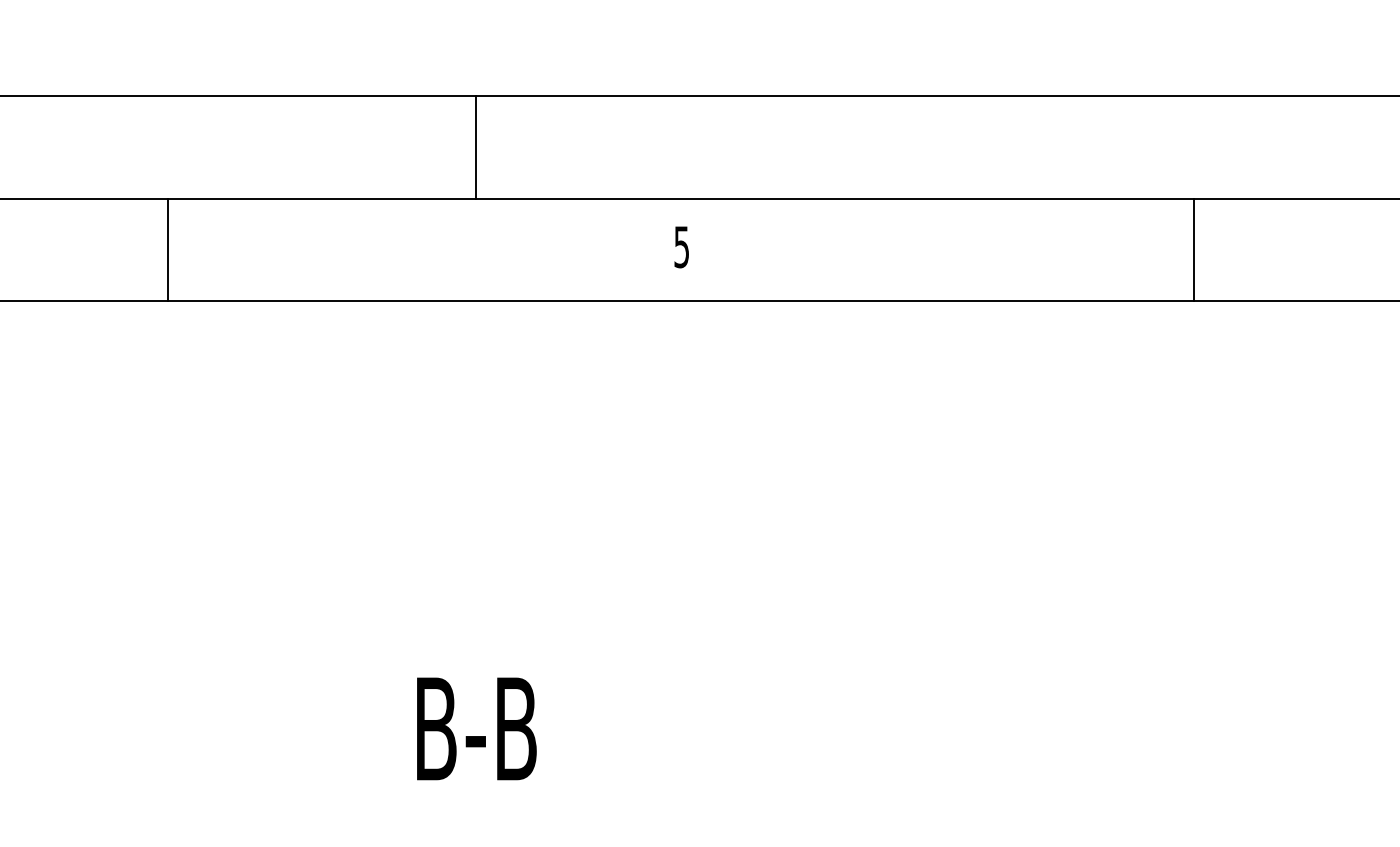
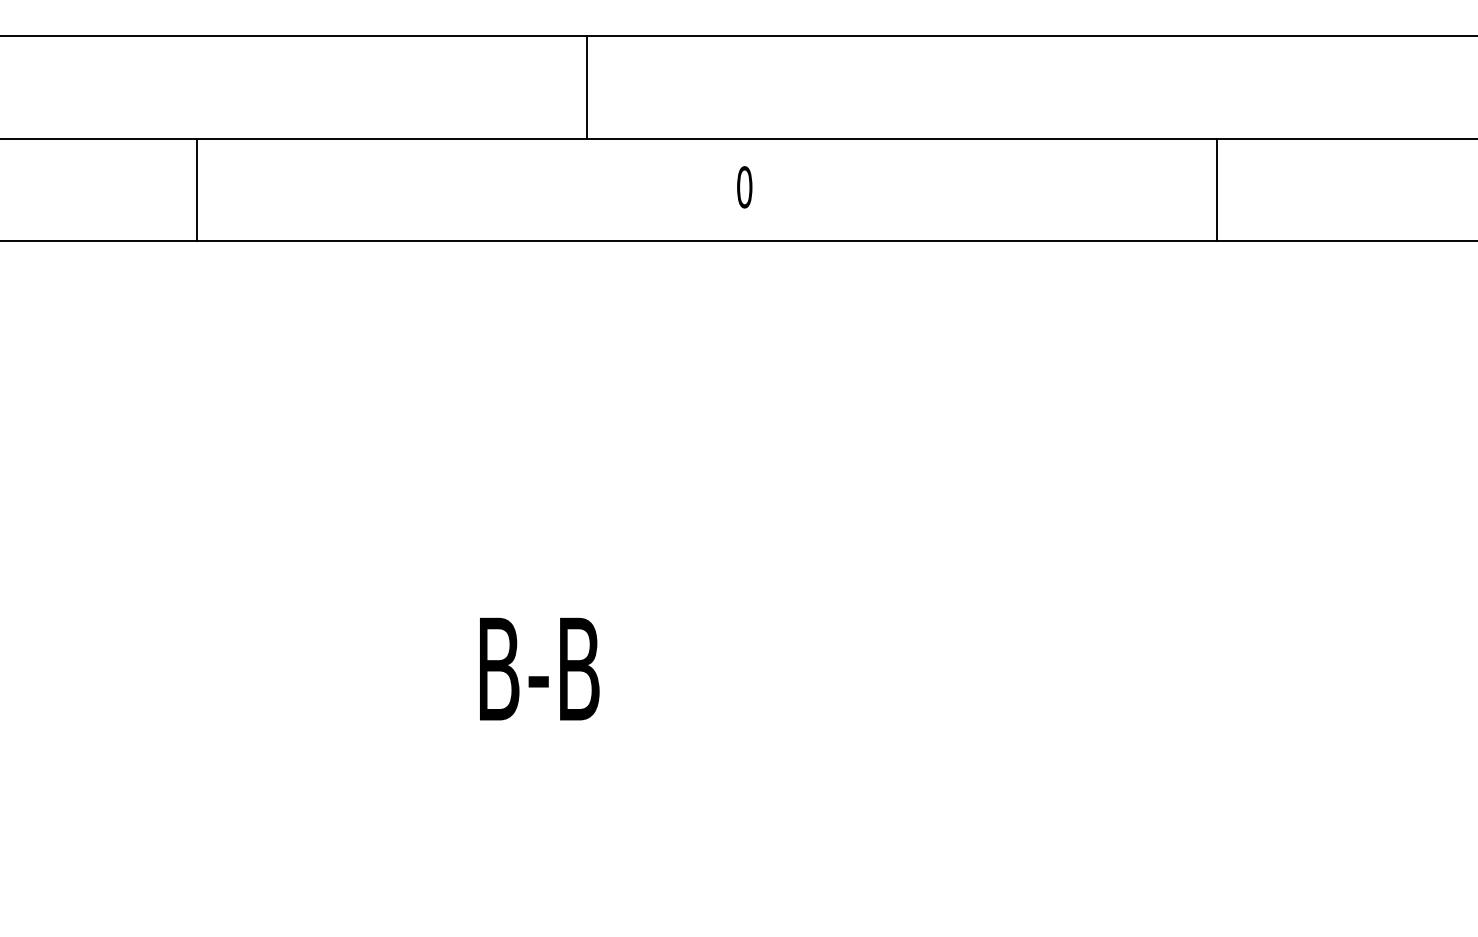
line: (475, 147) -> (586, 87), moved
text: (681, 247) -> (744, 187), 5 -> 0
line: (168, 249) -> (197, 189), moved
line: (1193, 249) -> (1216, 189), moved

